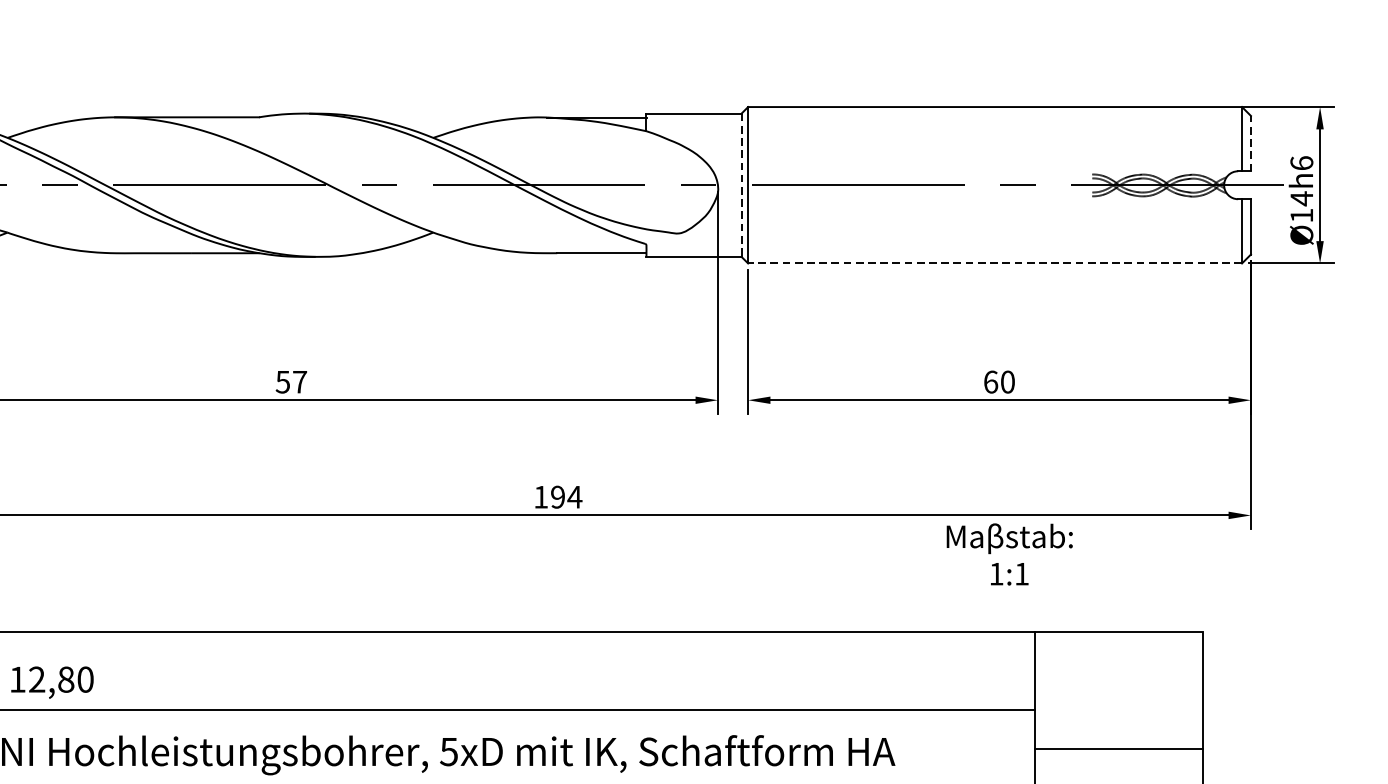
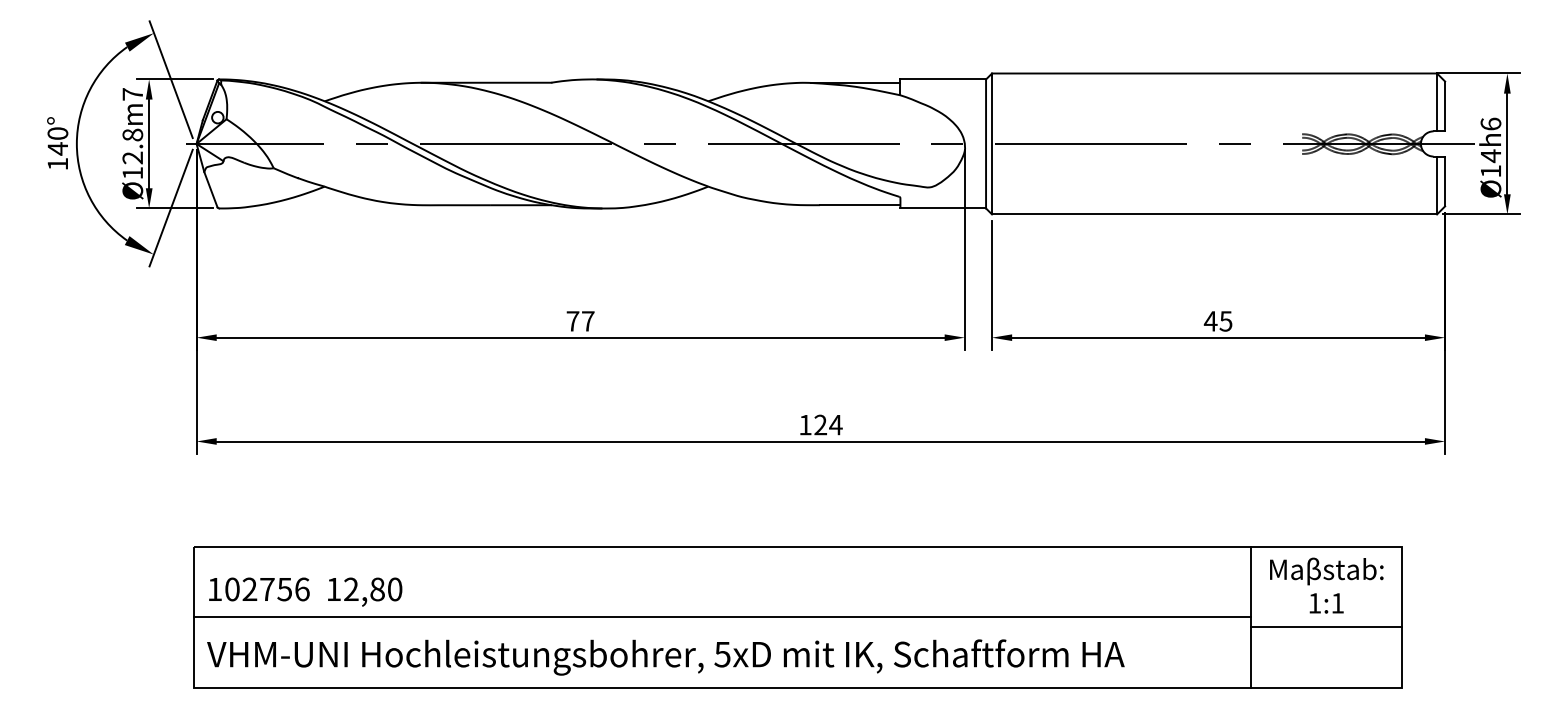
line: (1251, 143) -> (1445, 106), dashed -> solid
line: (741, 185) -> (986, 144), dashed -> solid
line: (995, 263) -> (1214, 214), dashed -> solid
text: (282, 382) -> (572, 321), 57 -> 77
text: (998, 382) -> (1217, 321), 60 -> 45
text: (557, 497) -> (820, 425), 194 -> 124
text: (1009, 554) -> (1326, 585), moved
line: (1118, 749) -> (1325, 627), moved

